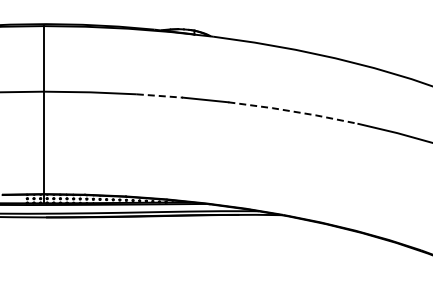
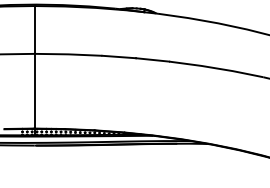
line: (160, 96) -> (119, 57), dashed -> solid
line: (293, 111) -> (216, 68), dashed -> solid

